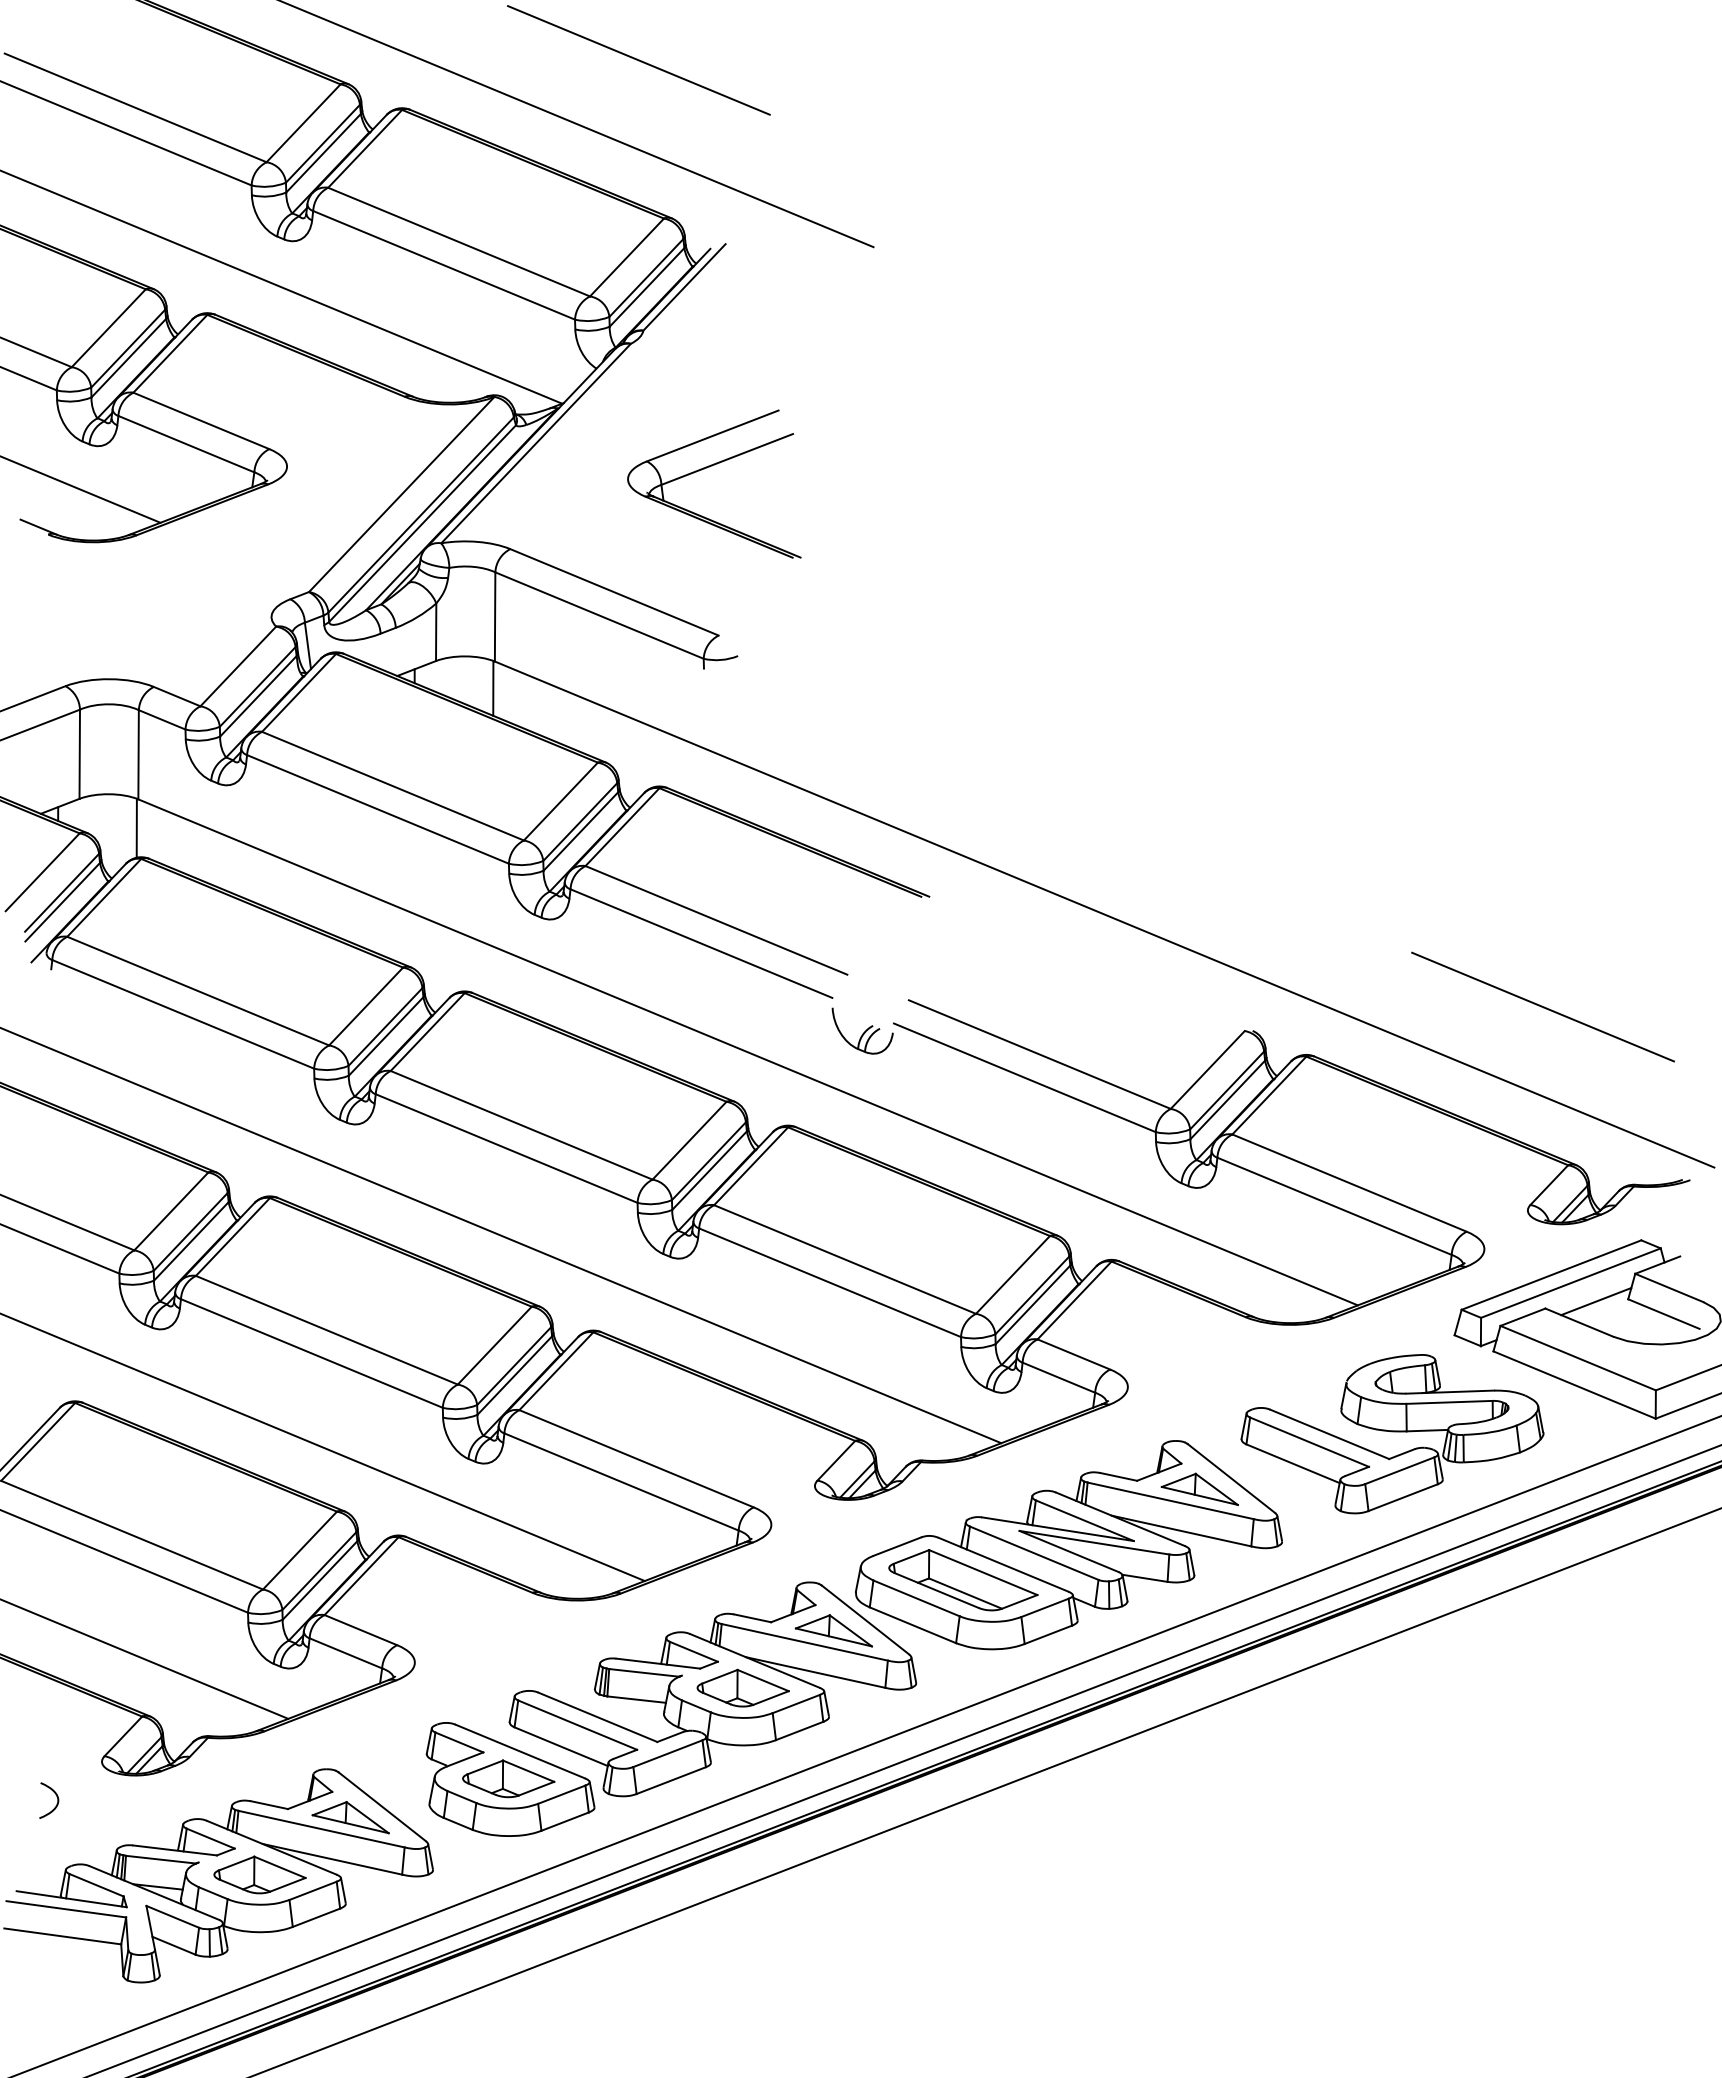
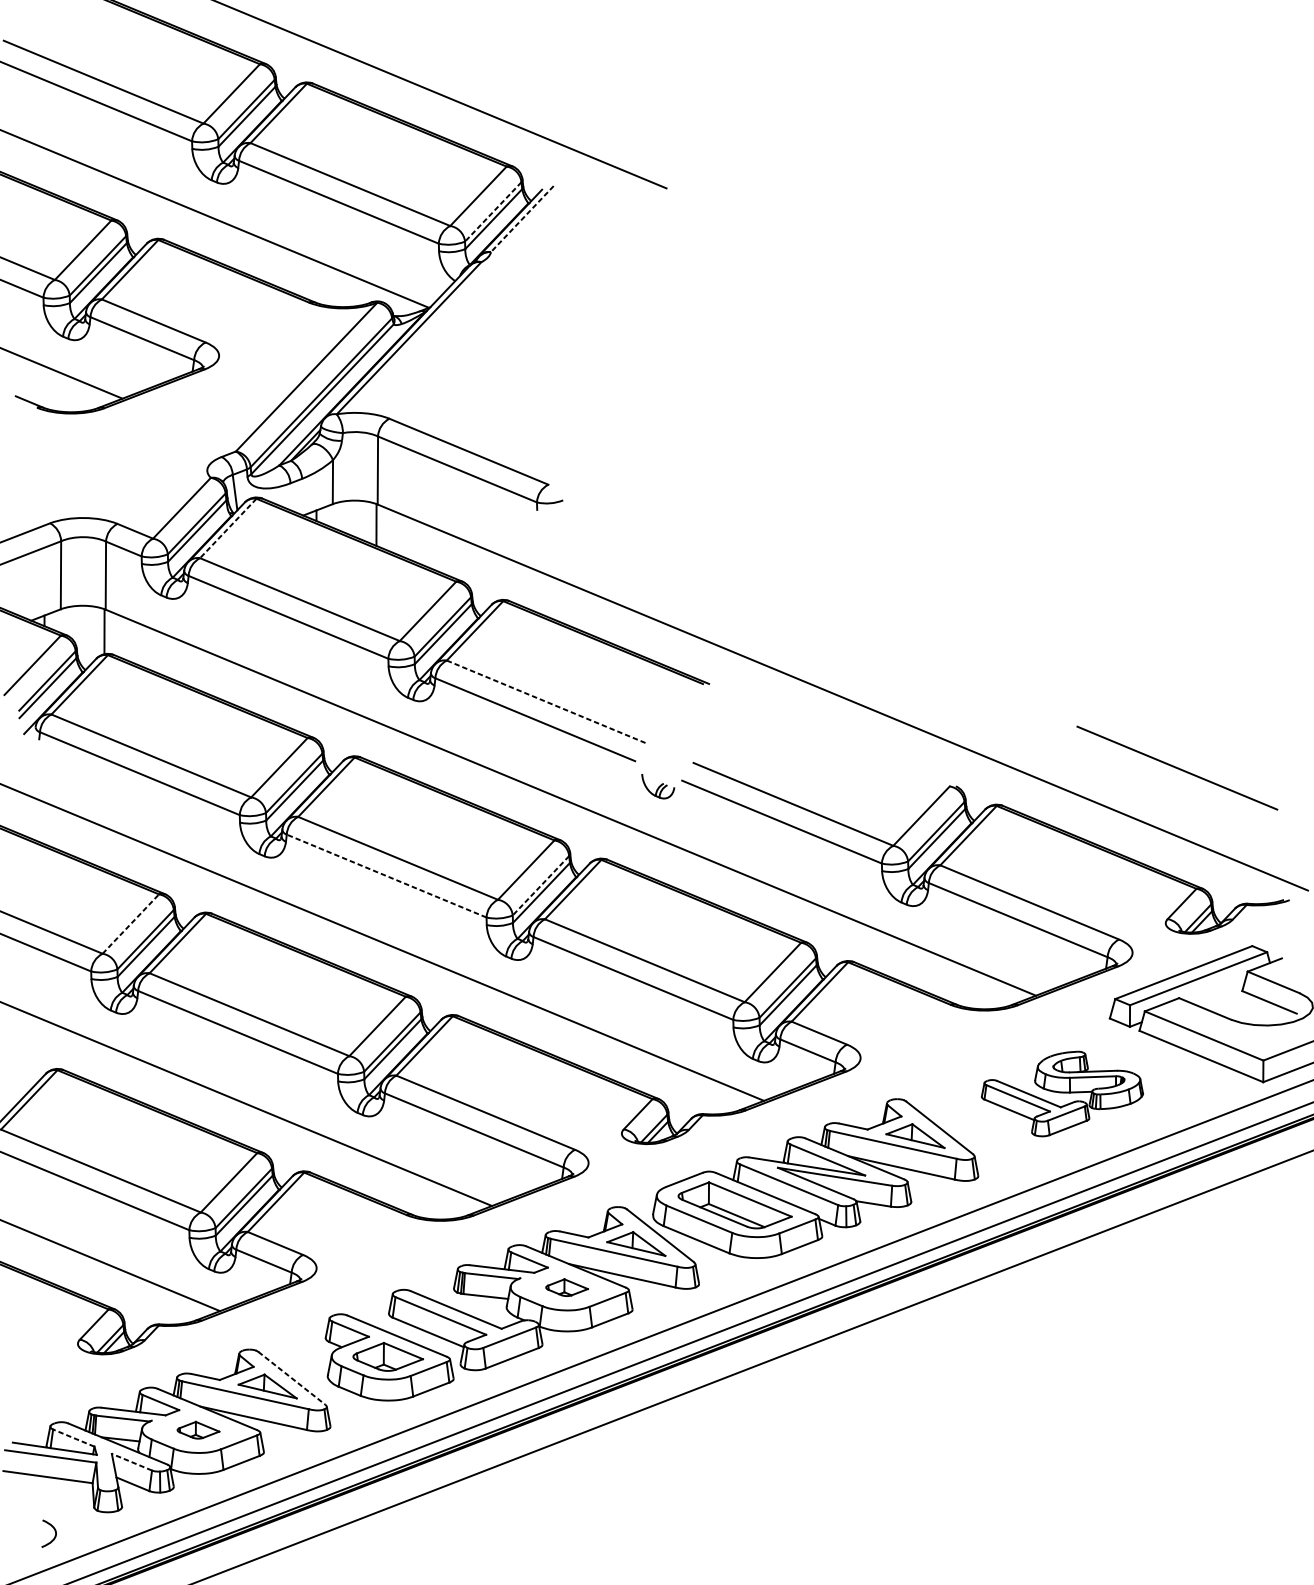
line: (638, 60) -> (487, 46), removed
line: (646, 278) -> (493, 212), solid -> dashed
line: (684, 287) -> (522, 219), solid -> dashed
part: (707, 468) -> (539, 357), removed
line: (299, 692) -> (228, 528), solid -> dashed
line: (716, 920) -> (546, 702), solid -> dashed
part: (862, 1030) -> (658, 786), size x0.7
line: (506, 1148) -> (386, 876), solid -> dashed
line: (708, 1161) -> (540, 885), solid -> dashed
line: (171, 1211) -> (130, 924), solid -> dashed
line: (1596, 1301) -> (1218, 992), removed
part: (1392, 1434) -> (1062, 1094), size x0.7
part: (742, 1687) -> (566, 1287), size x0.6
curve: (56, 1803) -> (54, 1535), moved
line: (382, 1806) -> (291, 1378), solid -> dashed
part: (259, 1874) -> (198, 1429), size x0.6
line: (96, 1885) -> (73, 1438), solid -> dashed
line: (172, 1916) -> (131, 1461), solid -> dashed

